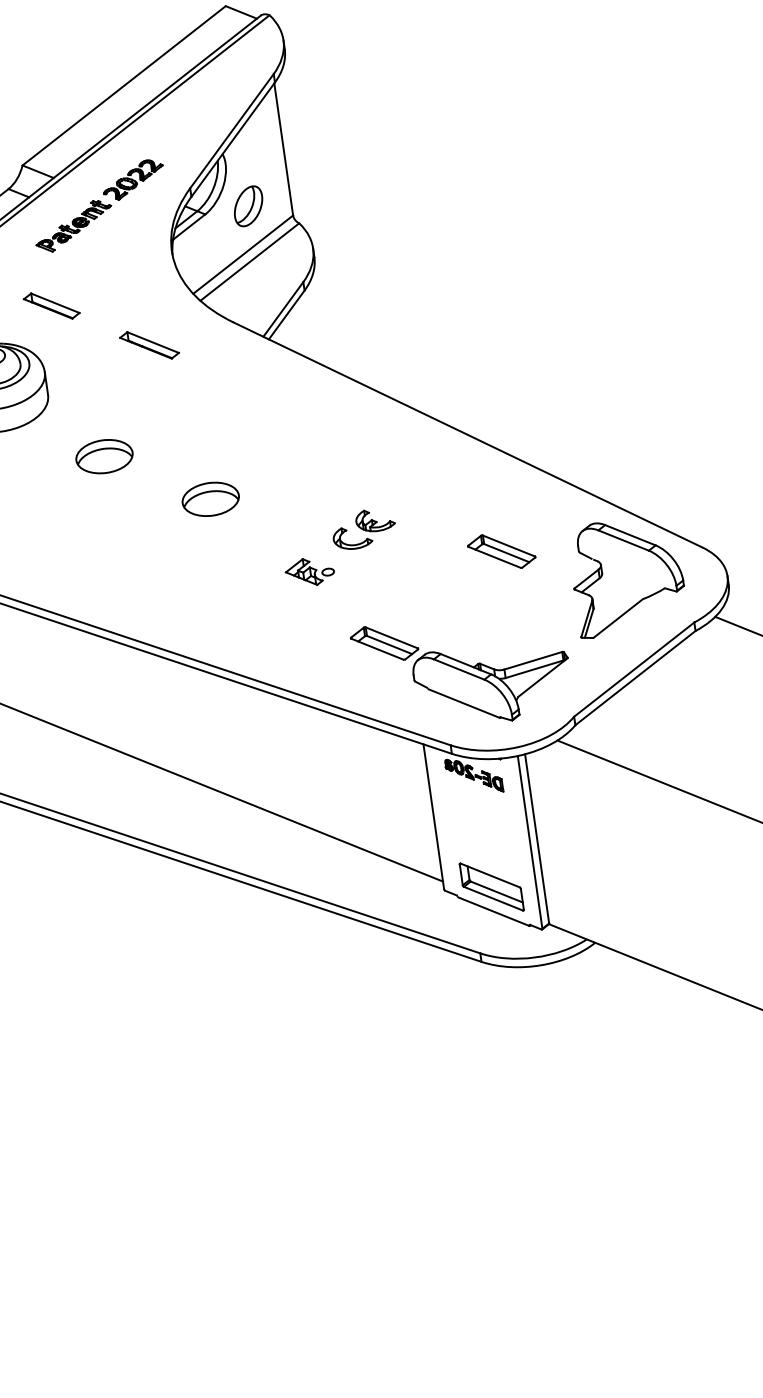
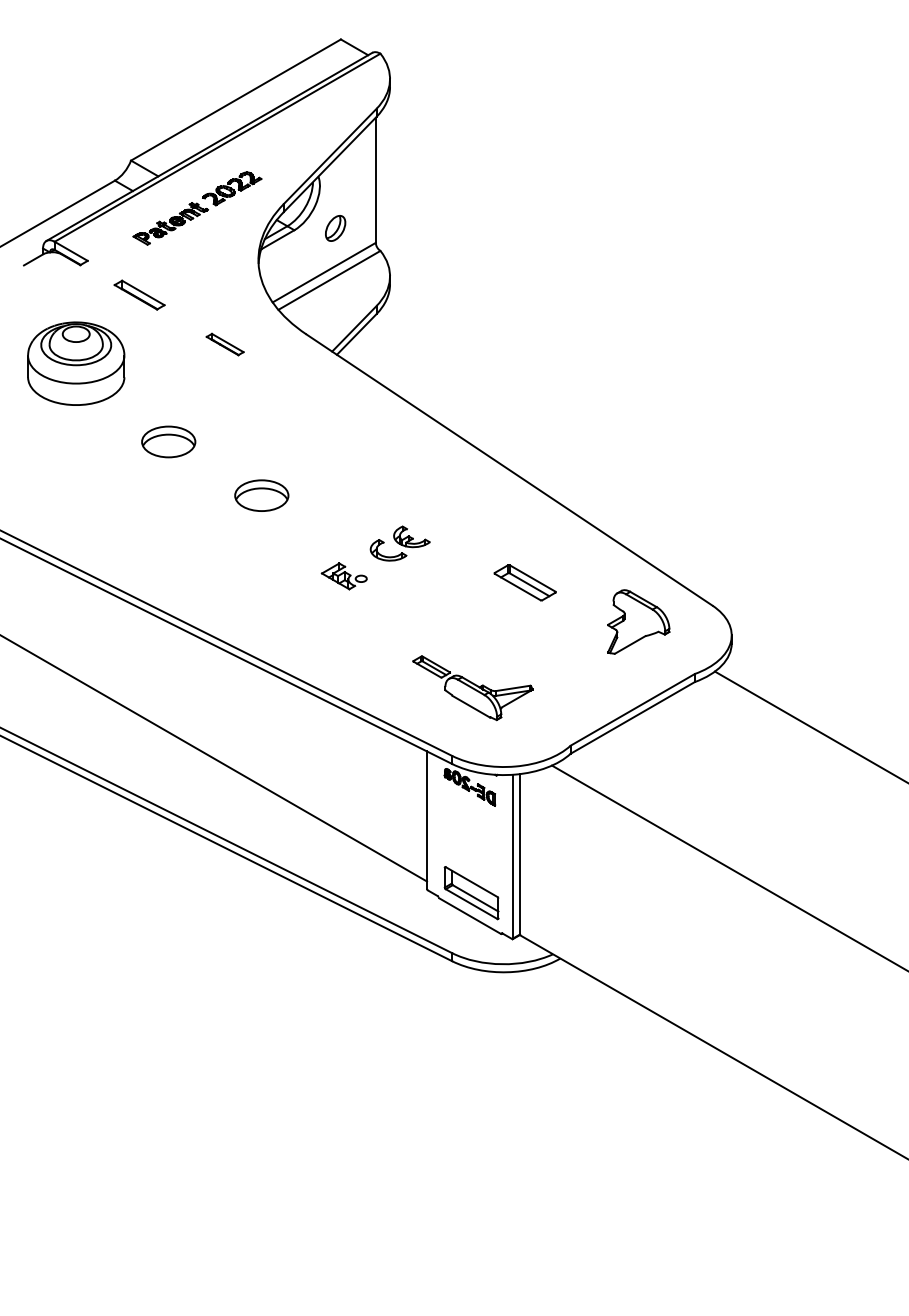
part: (248, 206) -> (335, 228), size x0.7
part: (148, 345) -> (224, 344), size x0.7
part: (627, 575) -> (638, 621), size x0.6
part: (462, 671) -> (472, 688), size x0.6

